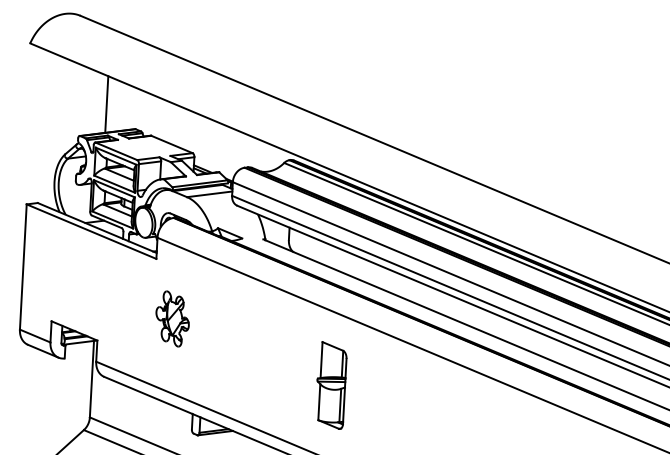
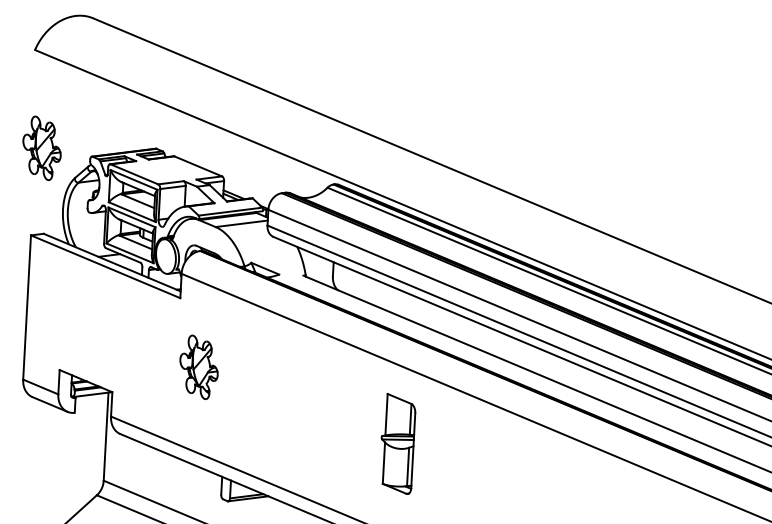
line: (106, 103) -> (122, 119), removed
part: (35, 128) -> (41, 147), added
part: (331, 385) -> (398, 443), moved

